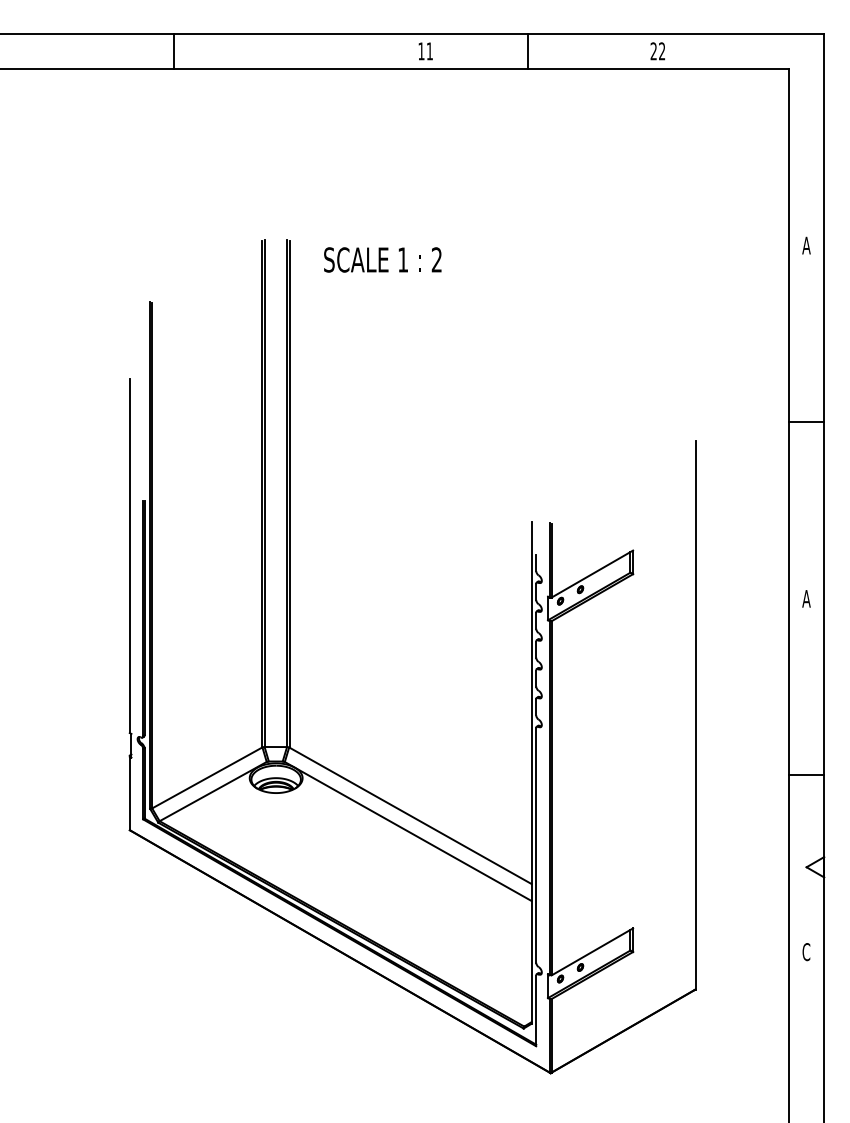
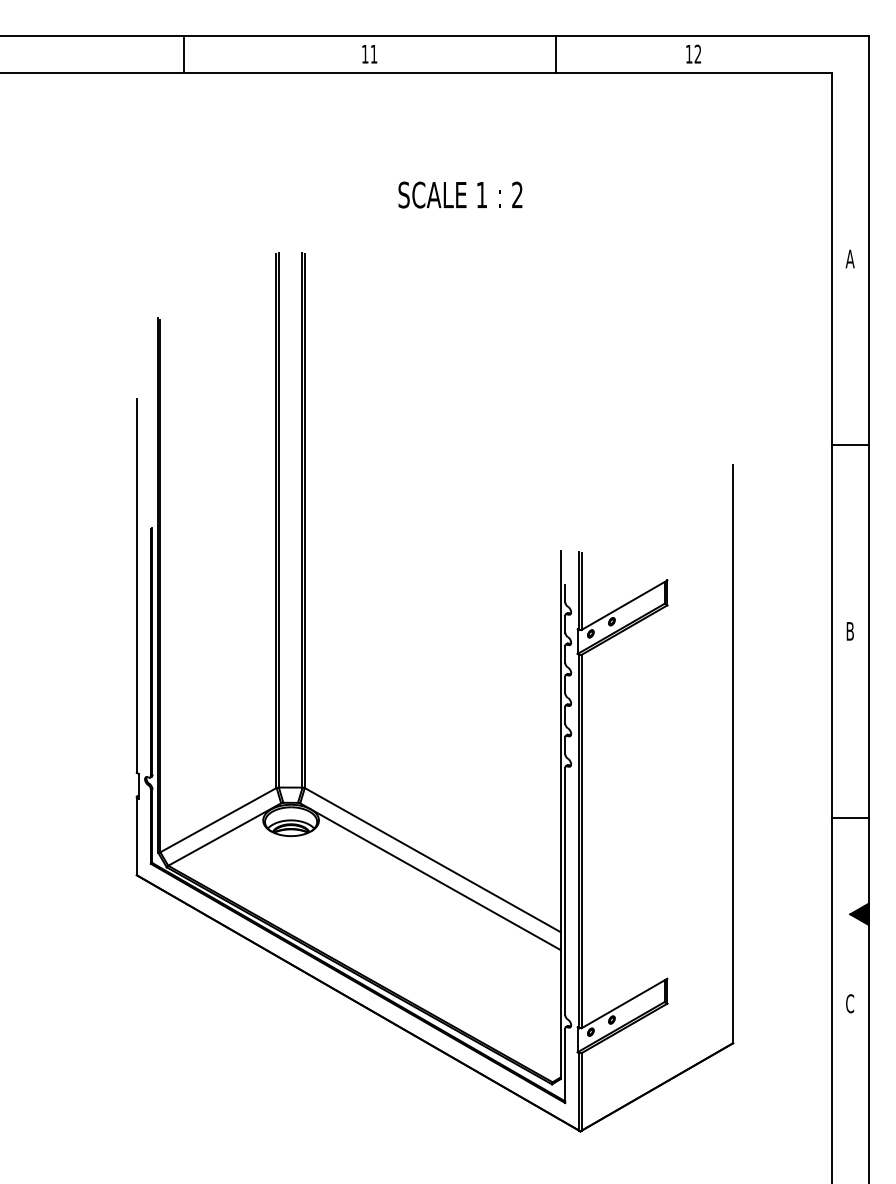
text: (653, 50) -> (688, 53), 22 -> 12
text: (425, 51) -> (369, 54), moved
text: (382, 259) -> (460, 194), moved
text: (806, 598) -> (850, 631), A -> B
fill: (815, 867) -> (859, 914), added

